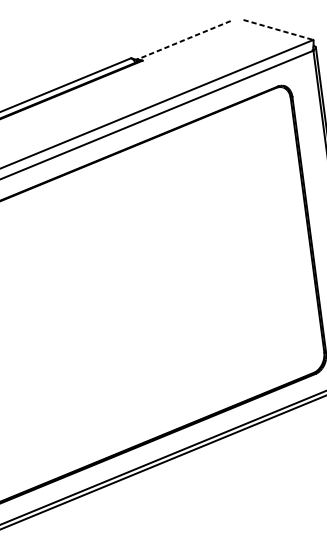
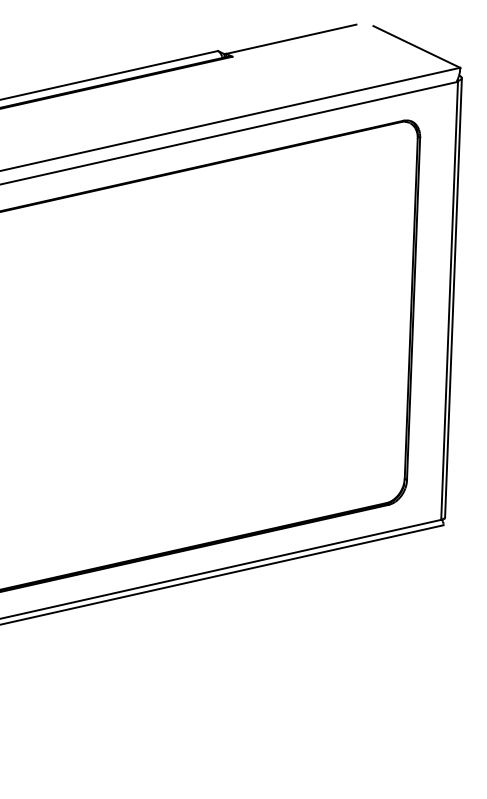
line: (279, 30) -> (417, 47), dashed -> solid
line: (184, 40) -> (291, 39), dashed -> solid

